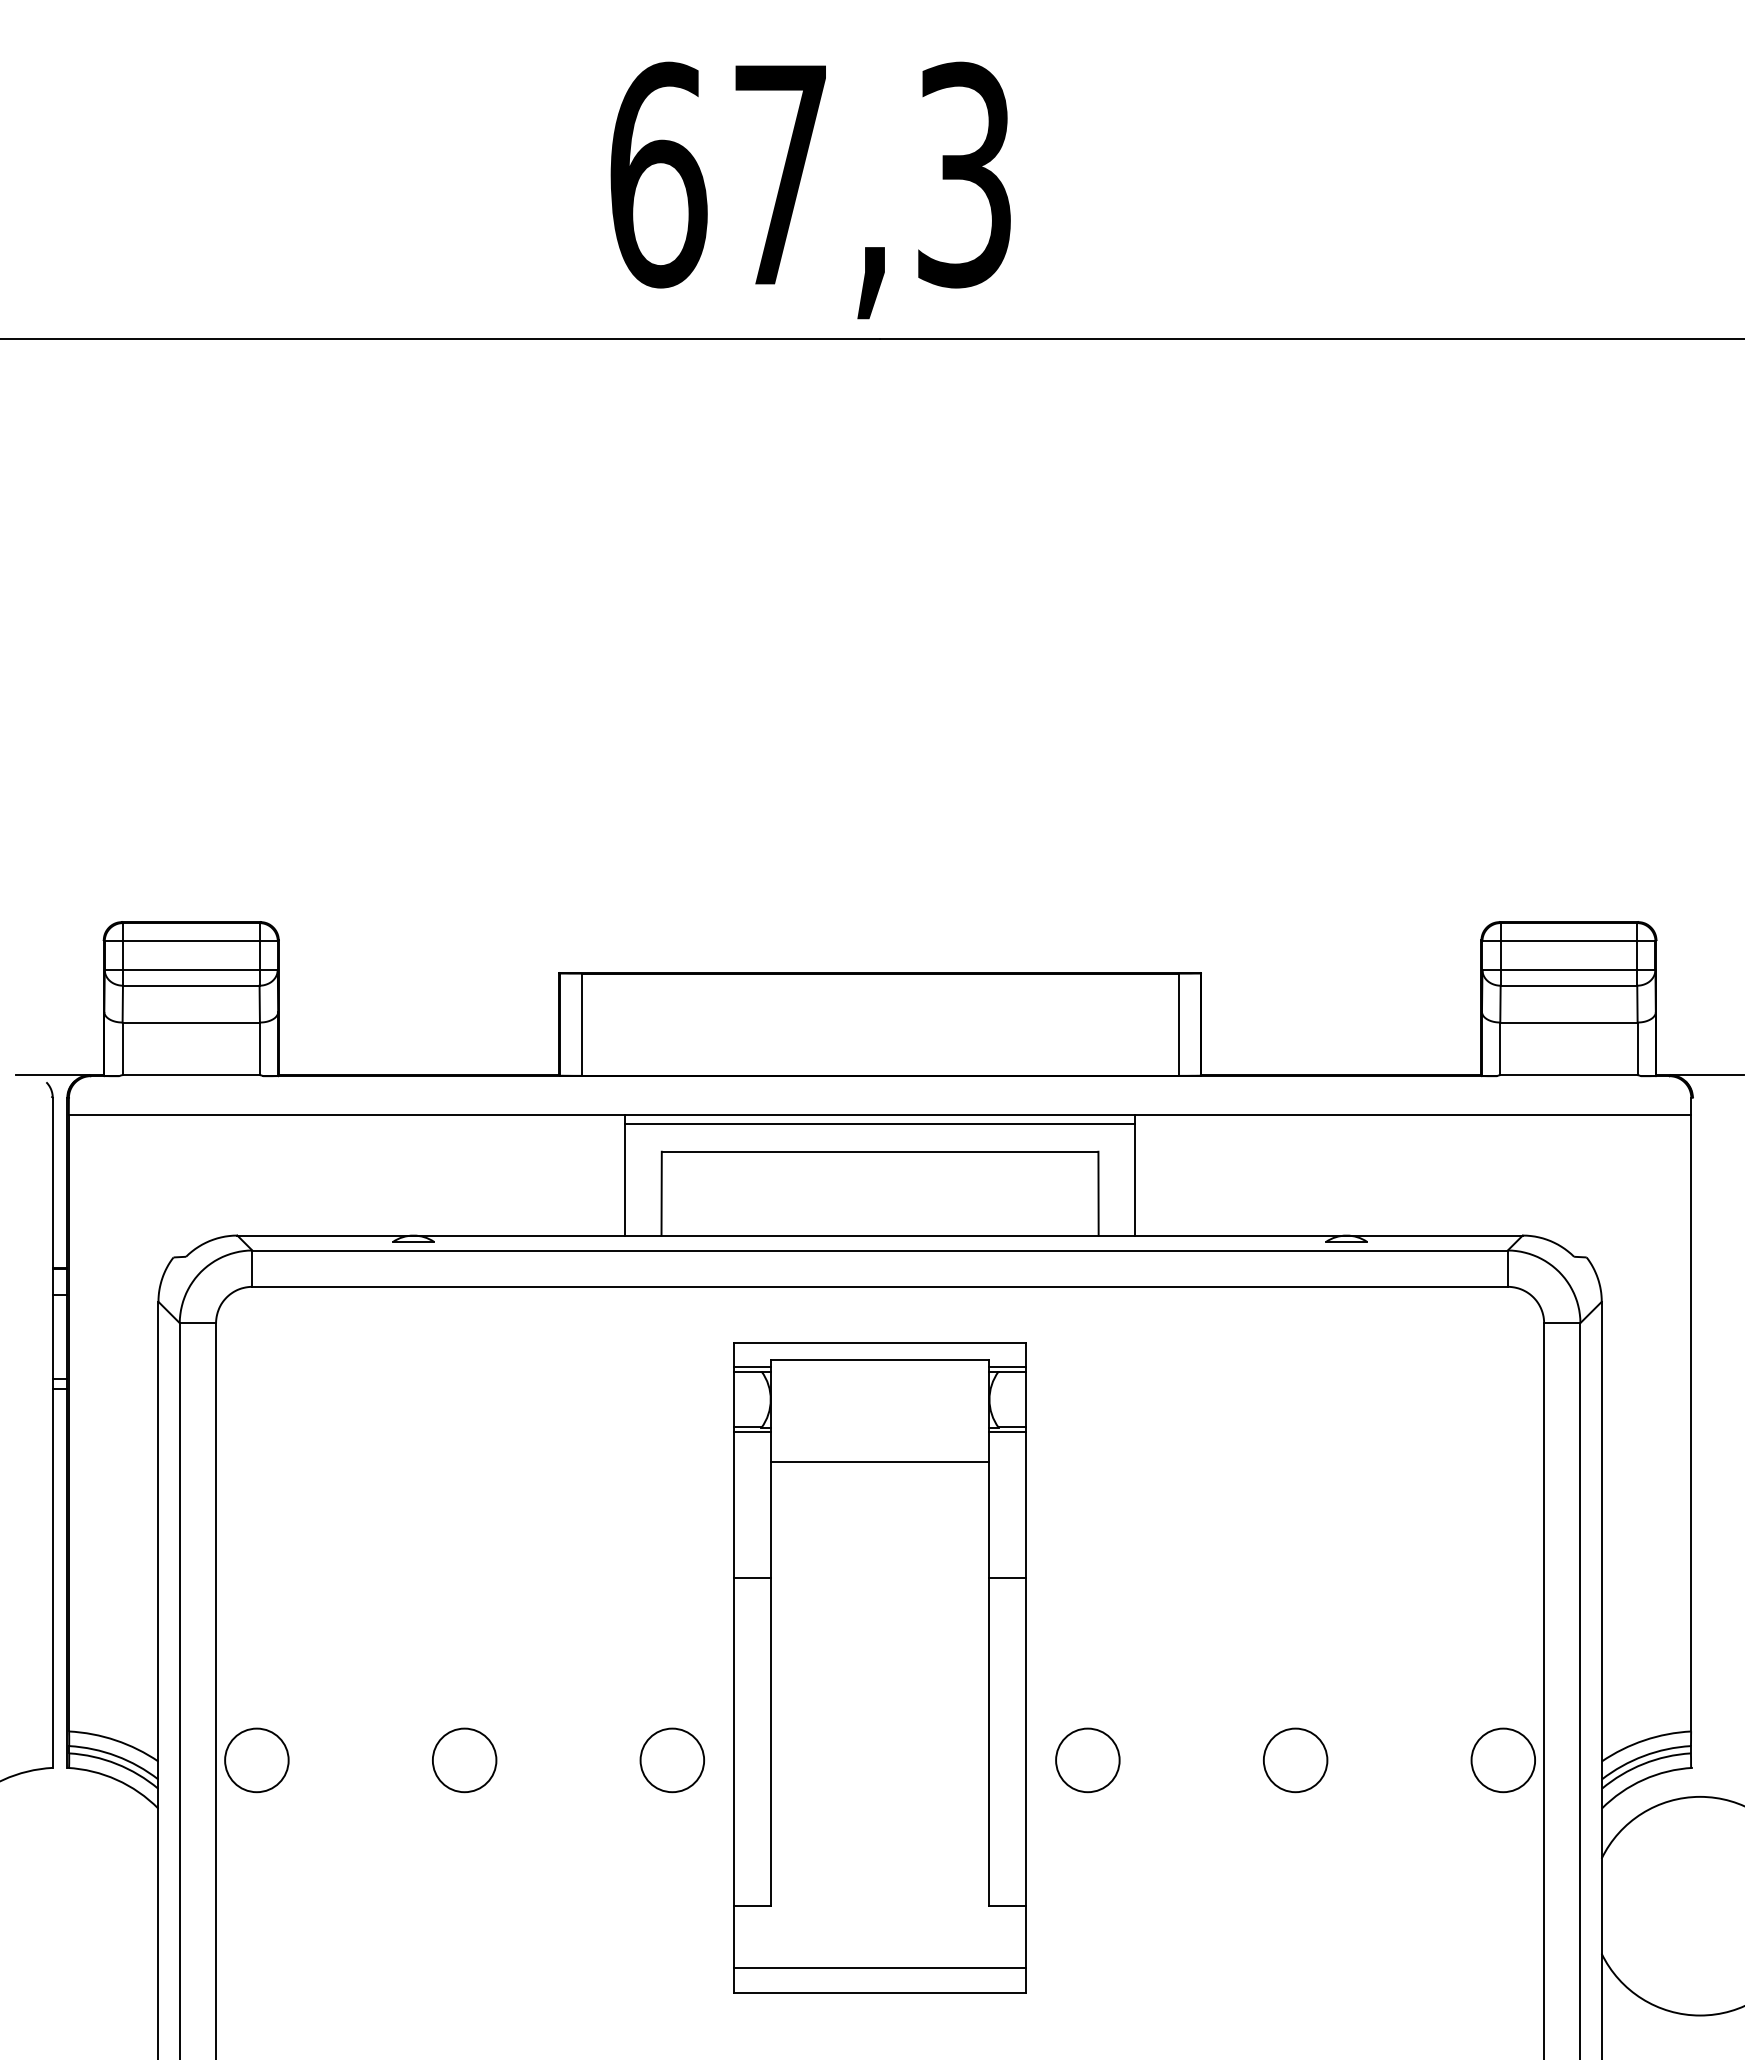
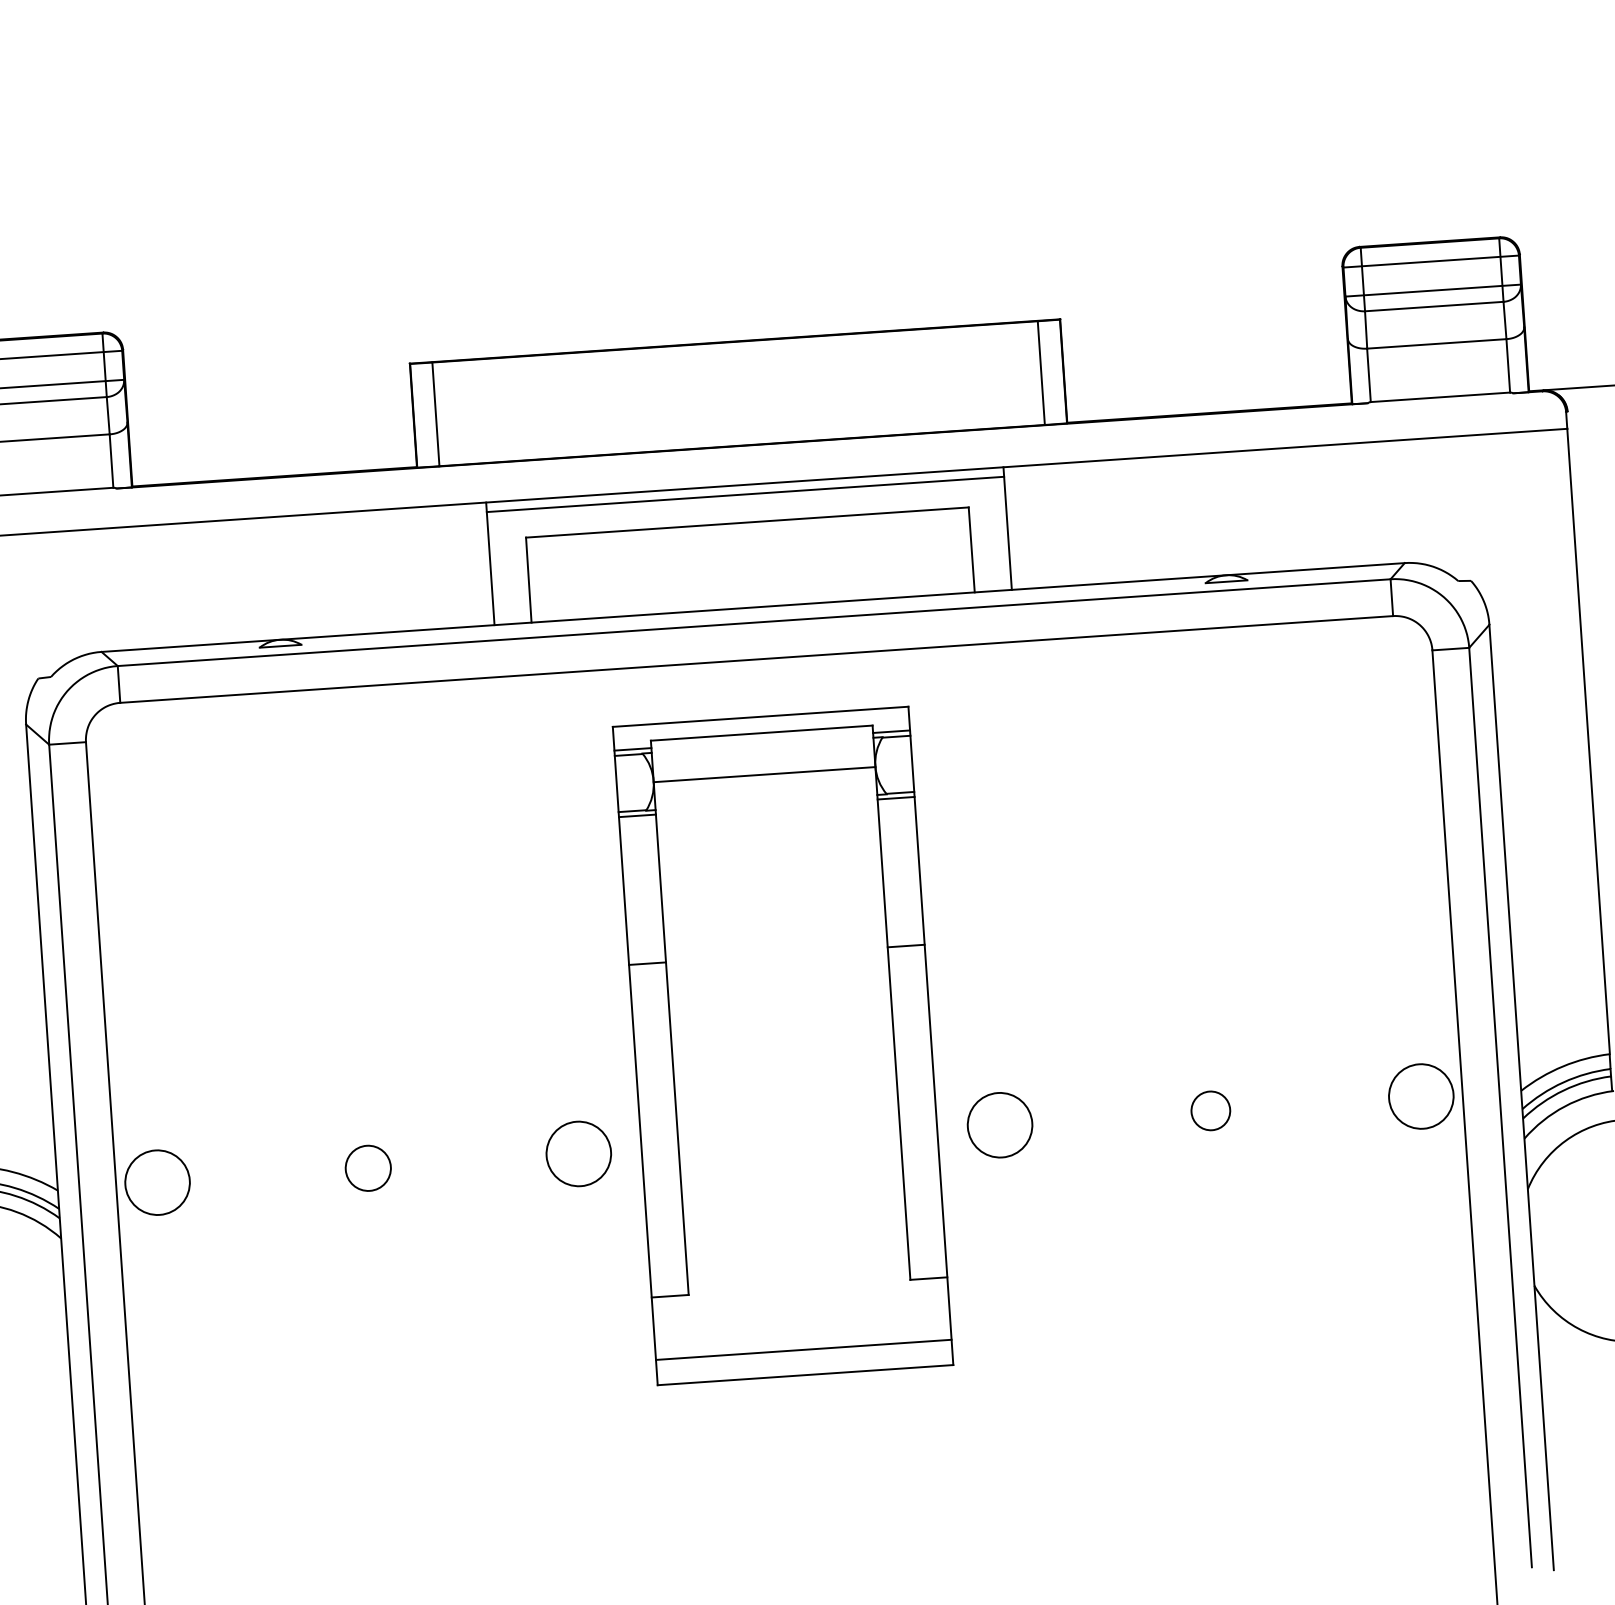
line: (879, 1462) -> (763, 774), moved
circle: (464, 1760) -> (368, 1168), size x0.7
circle: (1295, 1760) -> (1210, 1110), size x0.6

